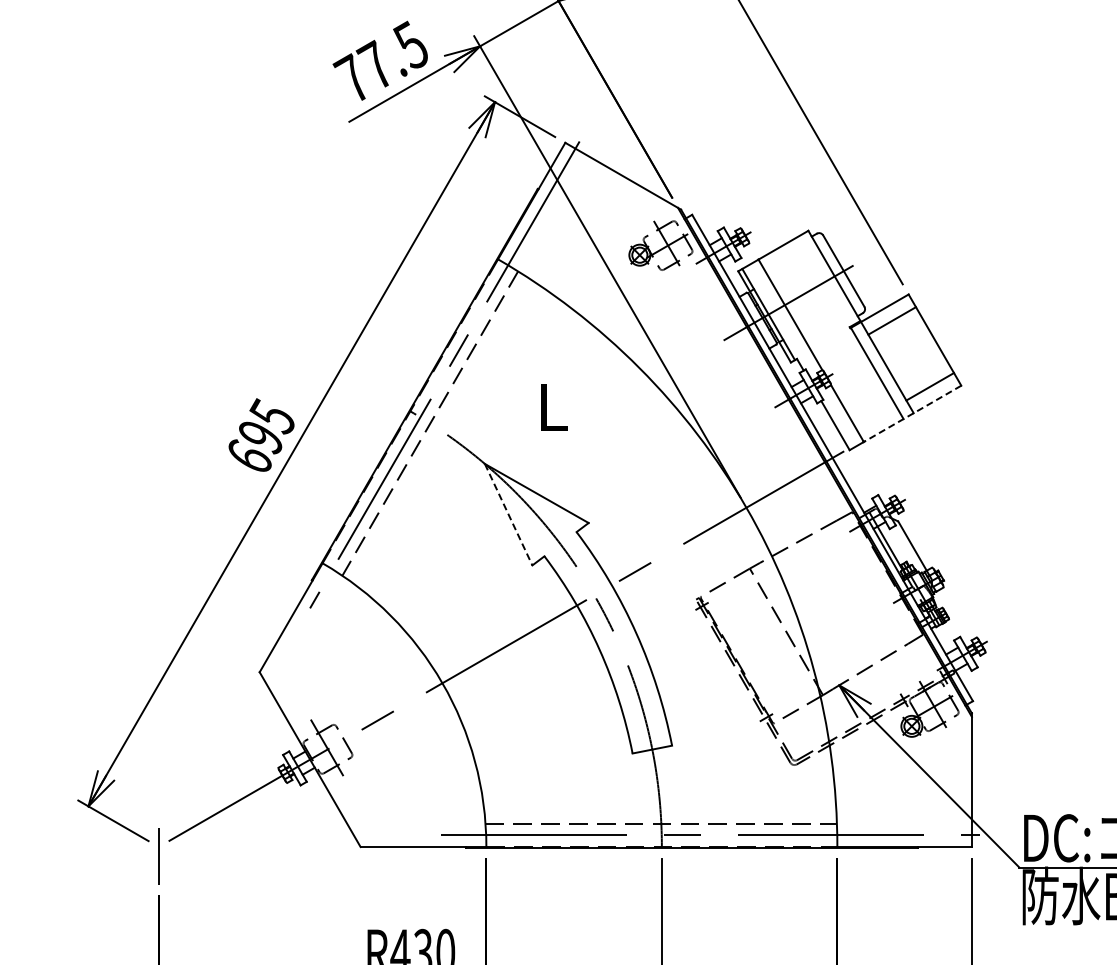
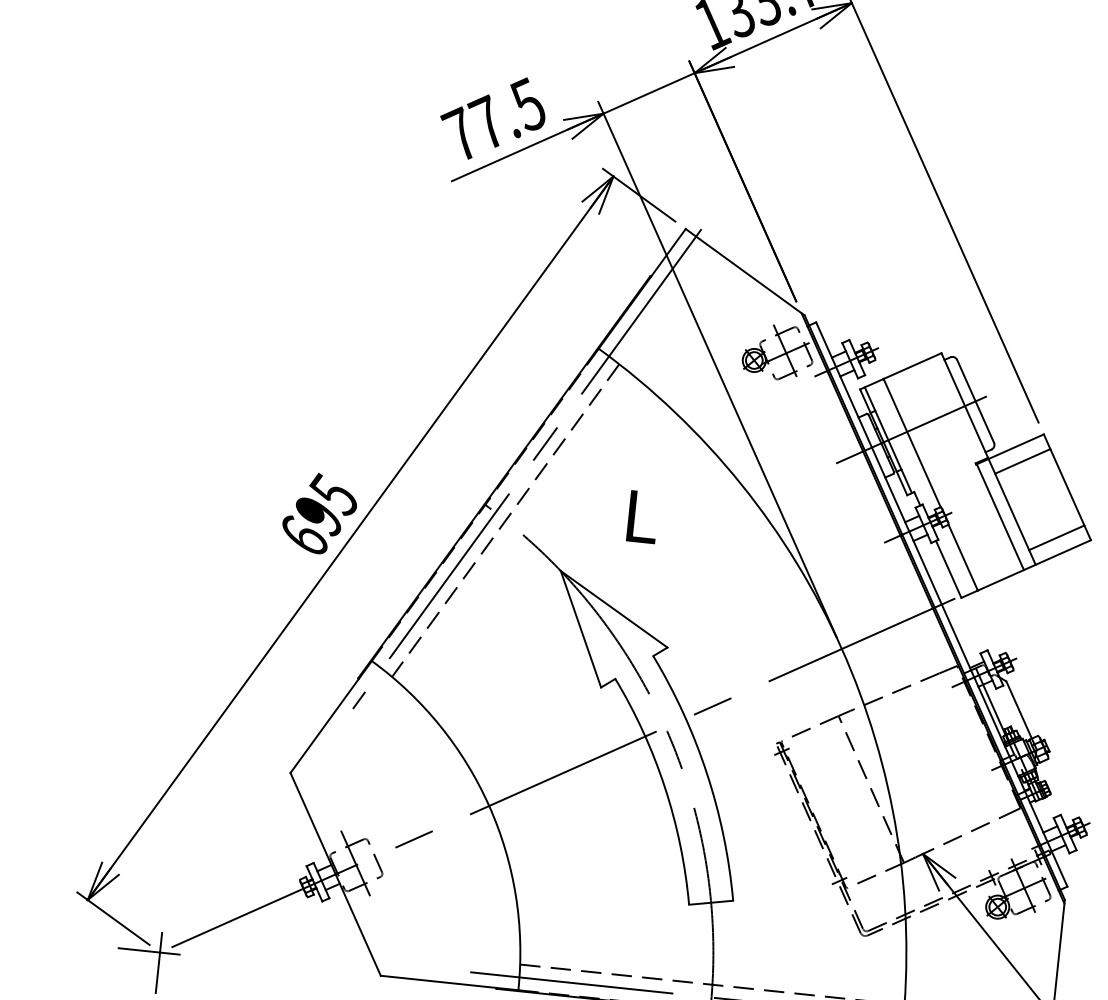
line: (912, 413) -> (1034, 565), dashed -> solid
line: (508, 515) -> (580, 630), dashed -> solid
line: (148, 847) -> (148, 951), added

